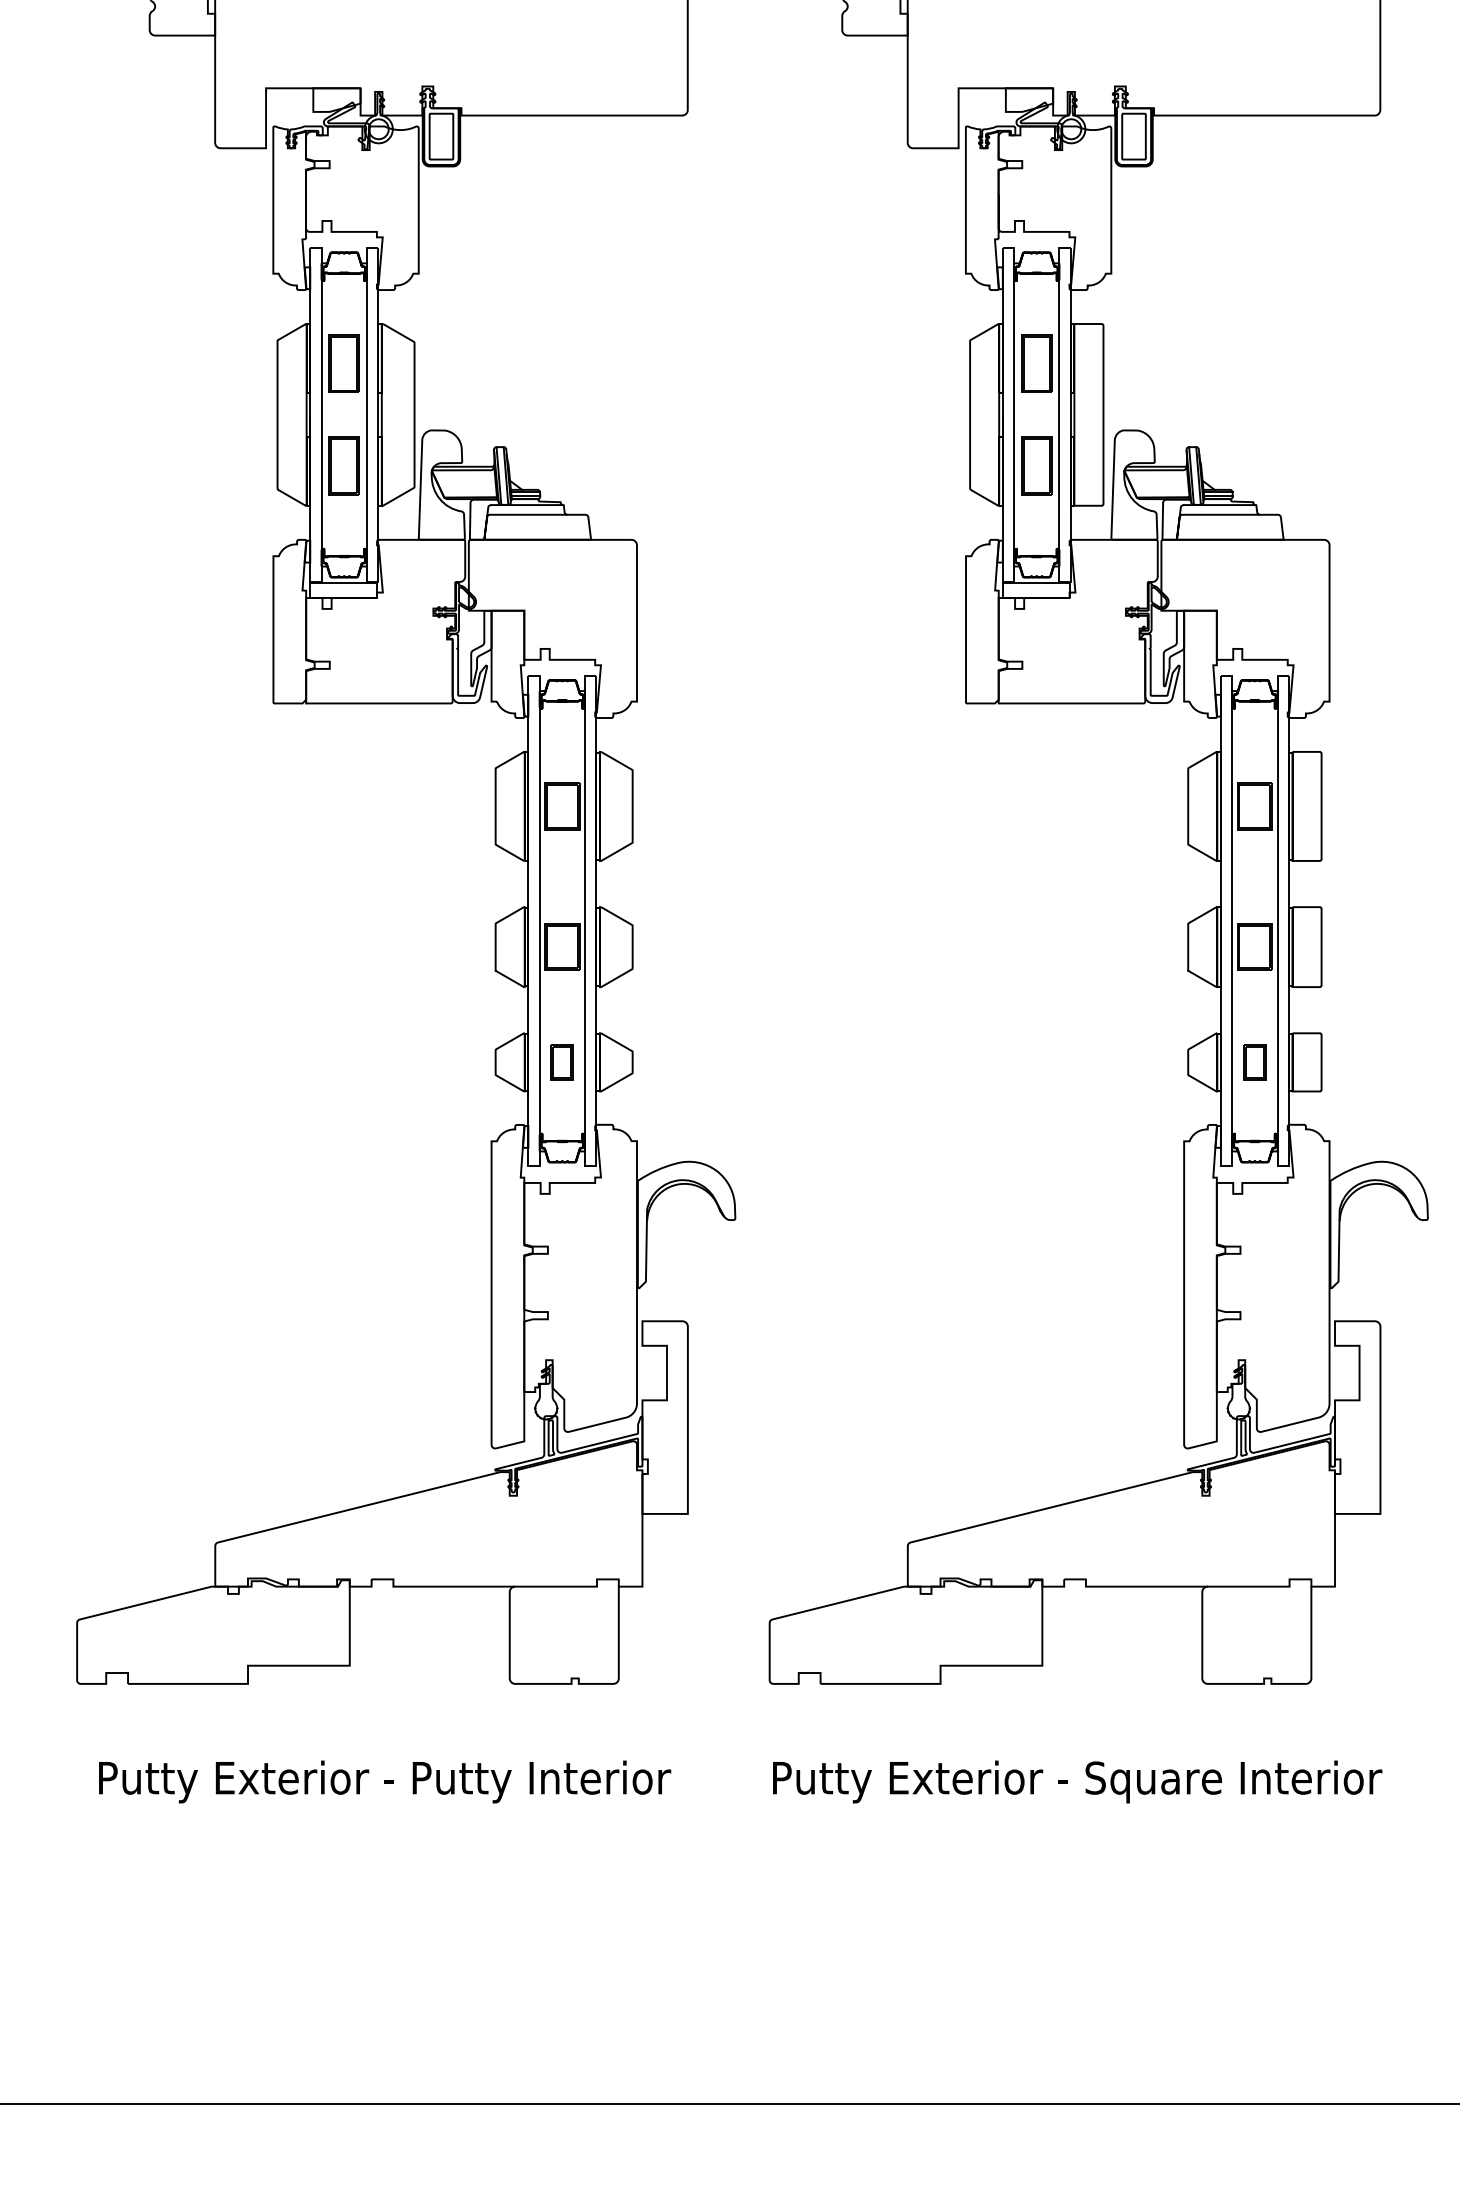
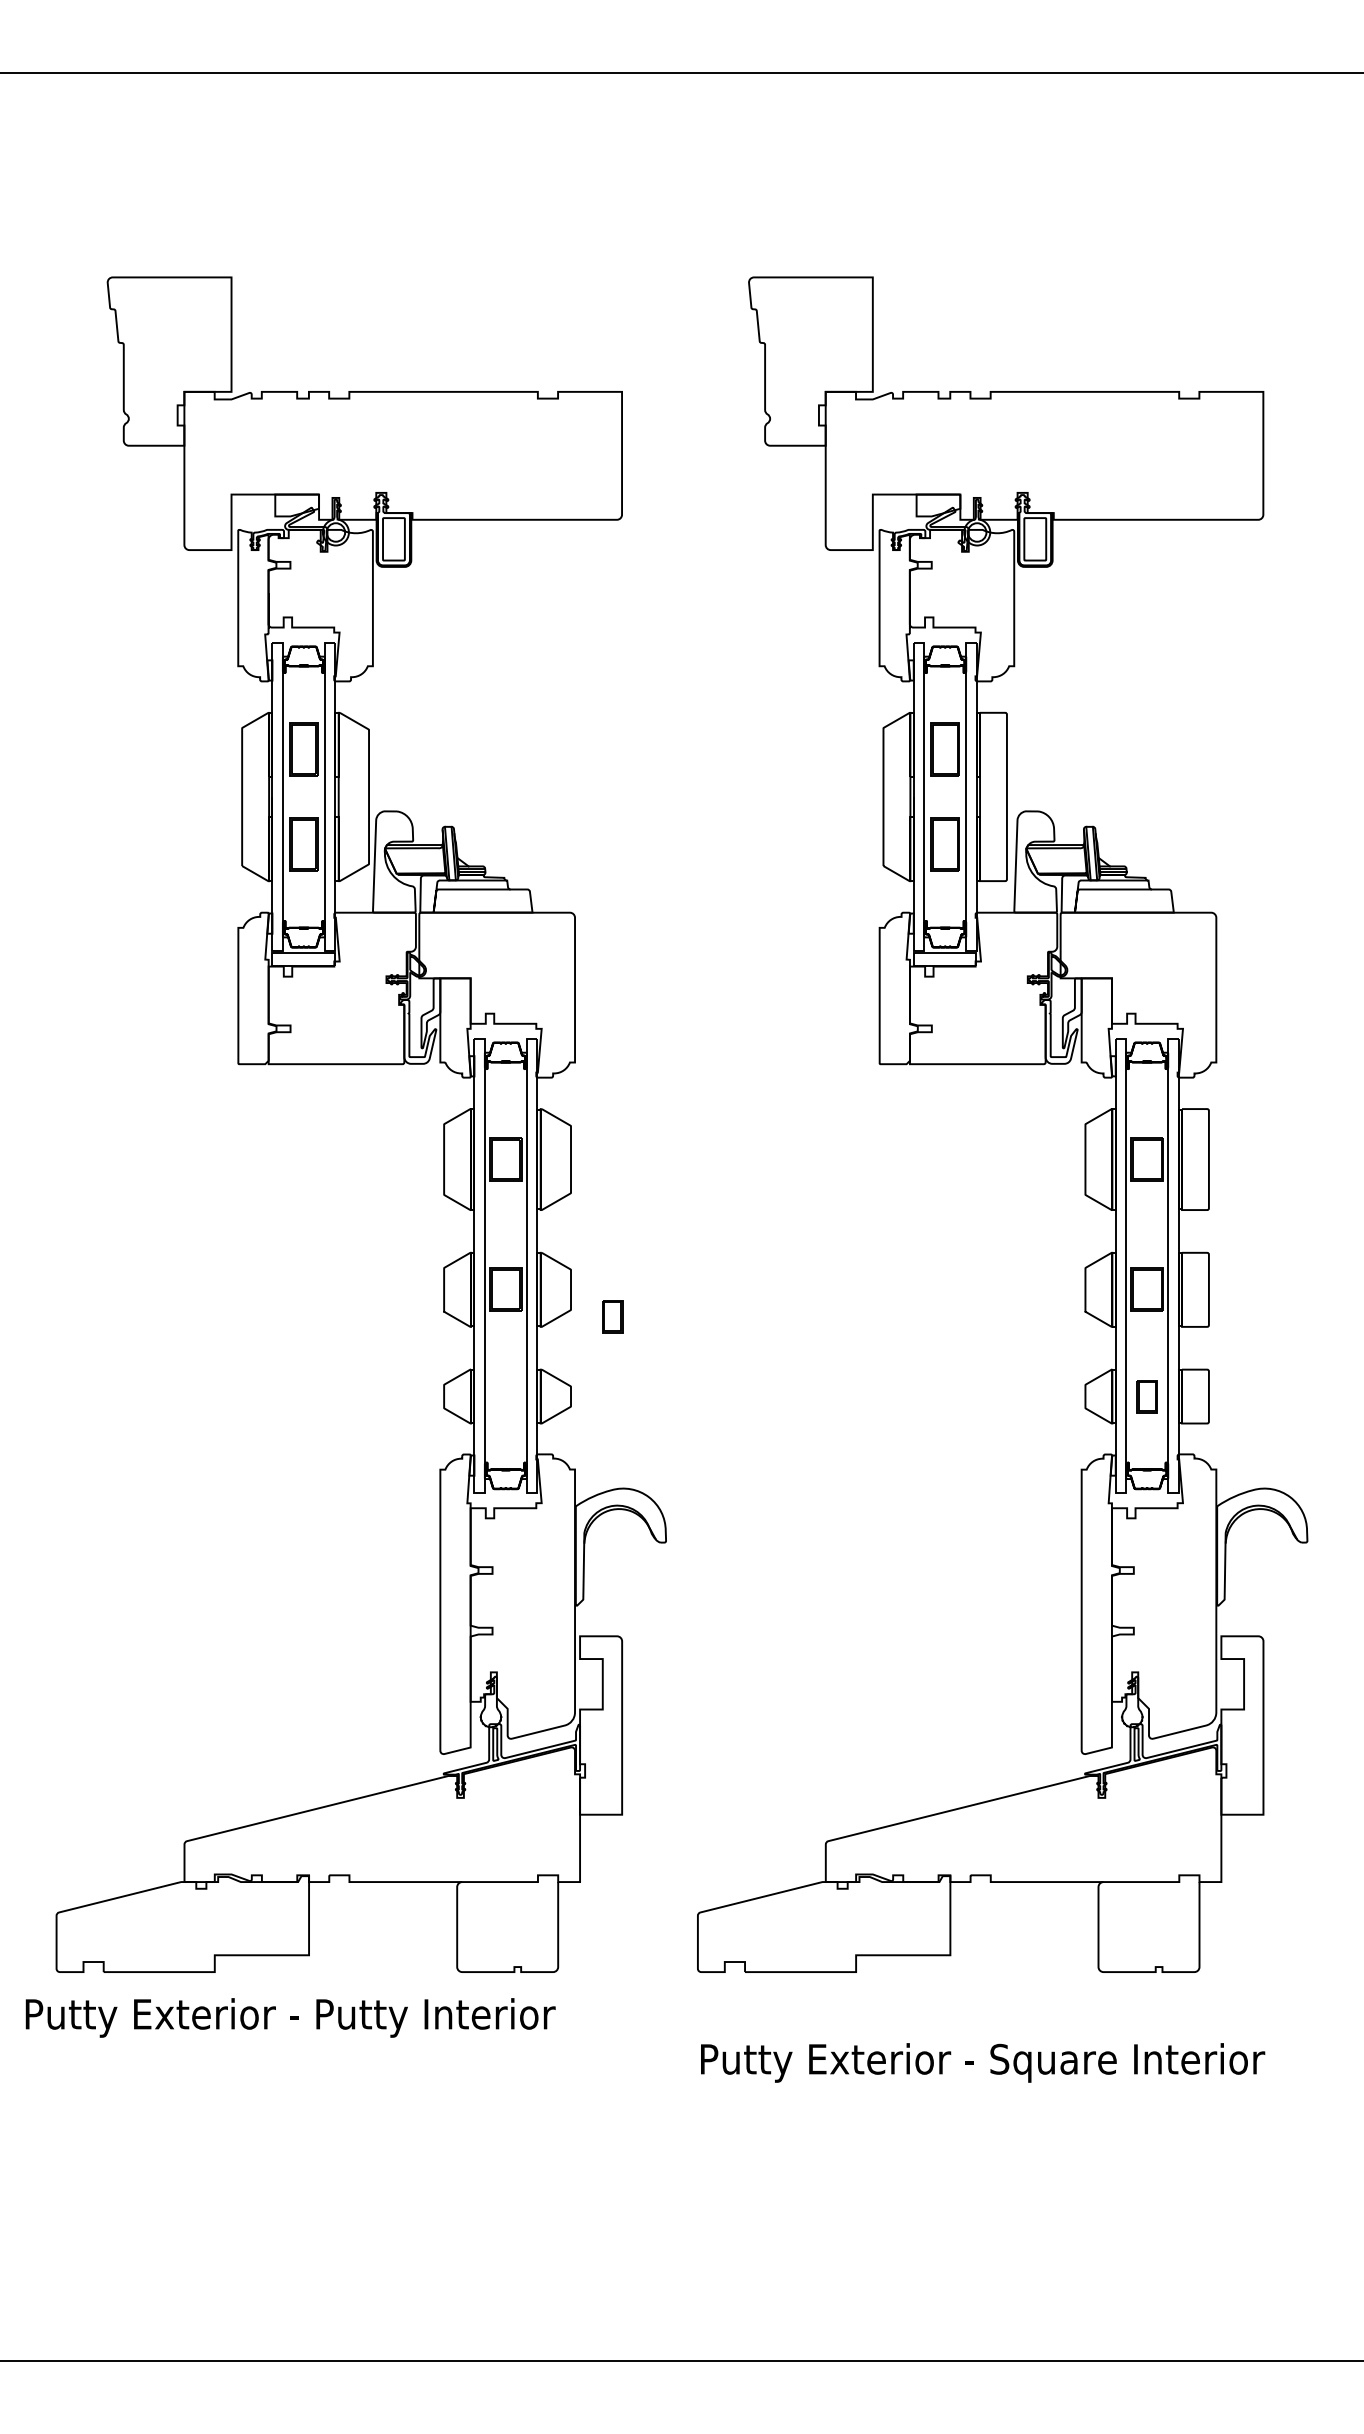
part: (561, 1062) -> (612, 1316), moved
text: (384, 1781) -> (290, 2017), moved

